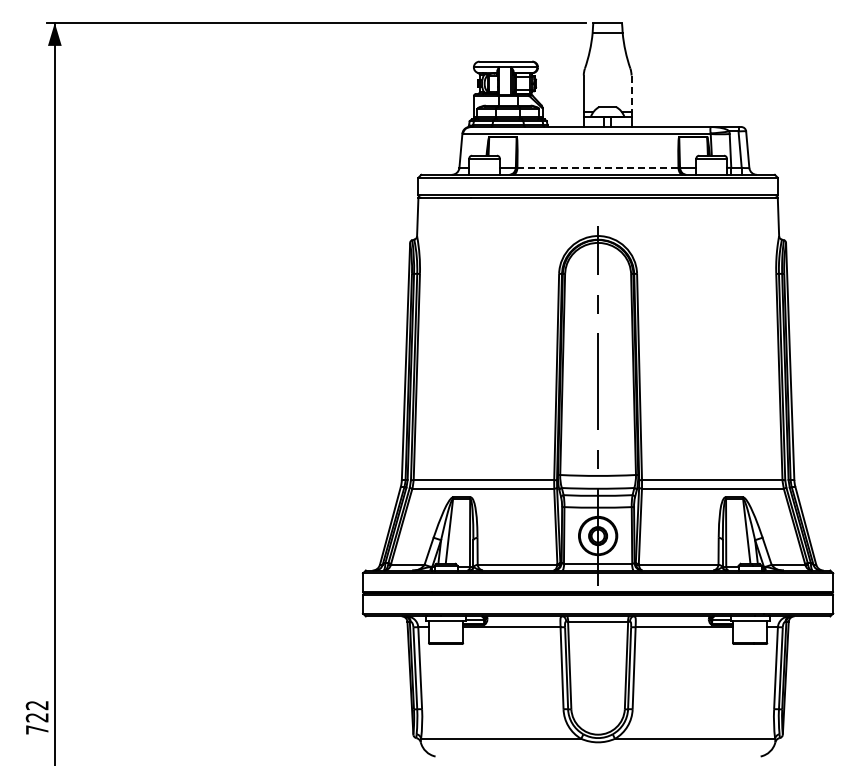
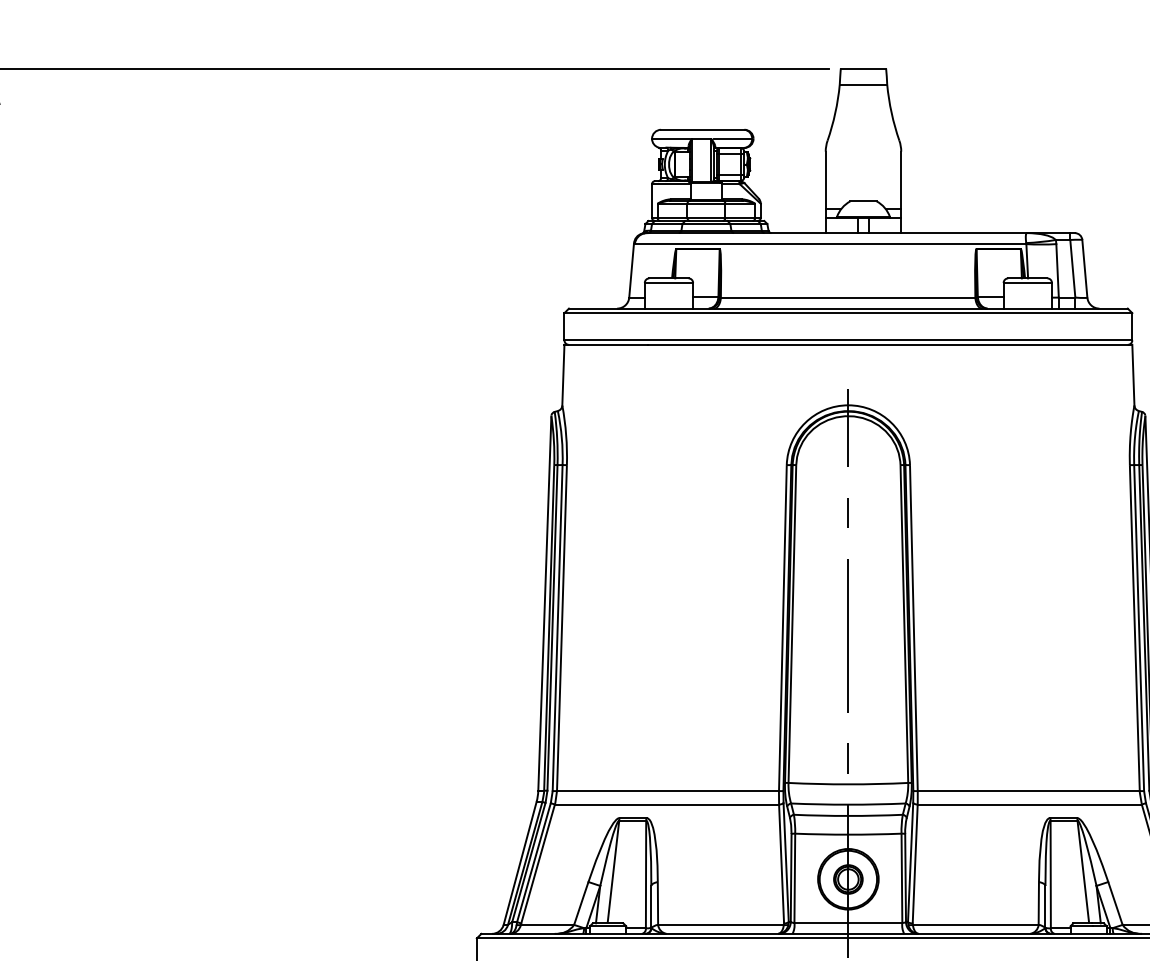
line: (631, 94) -> (901, 181), dashed -> solid
line: (597, 167) -> (847, 297), dashed -> solid

